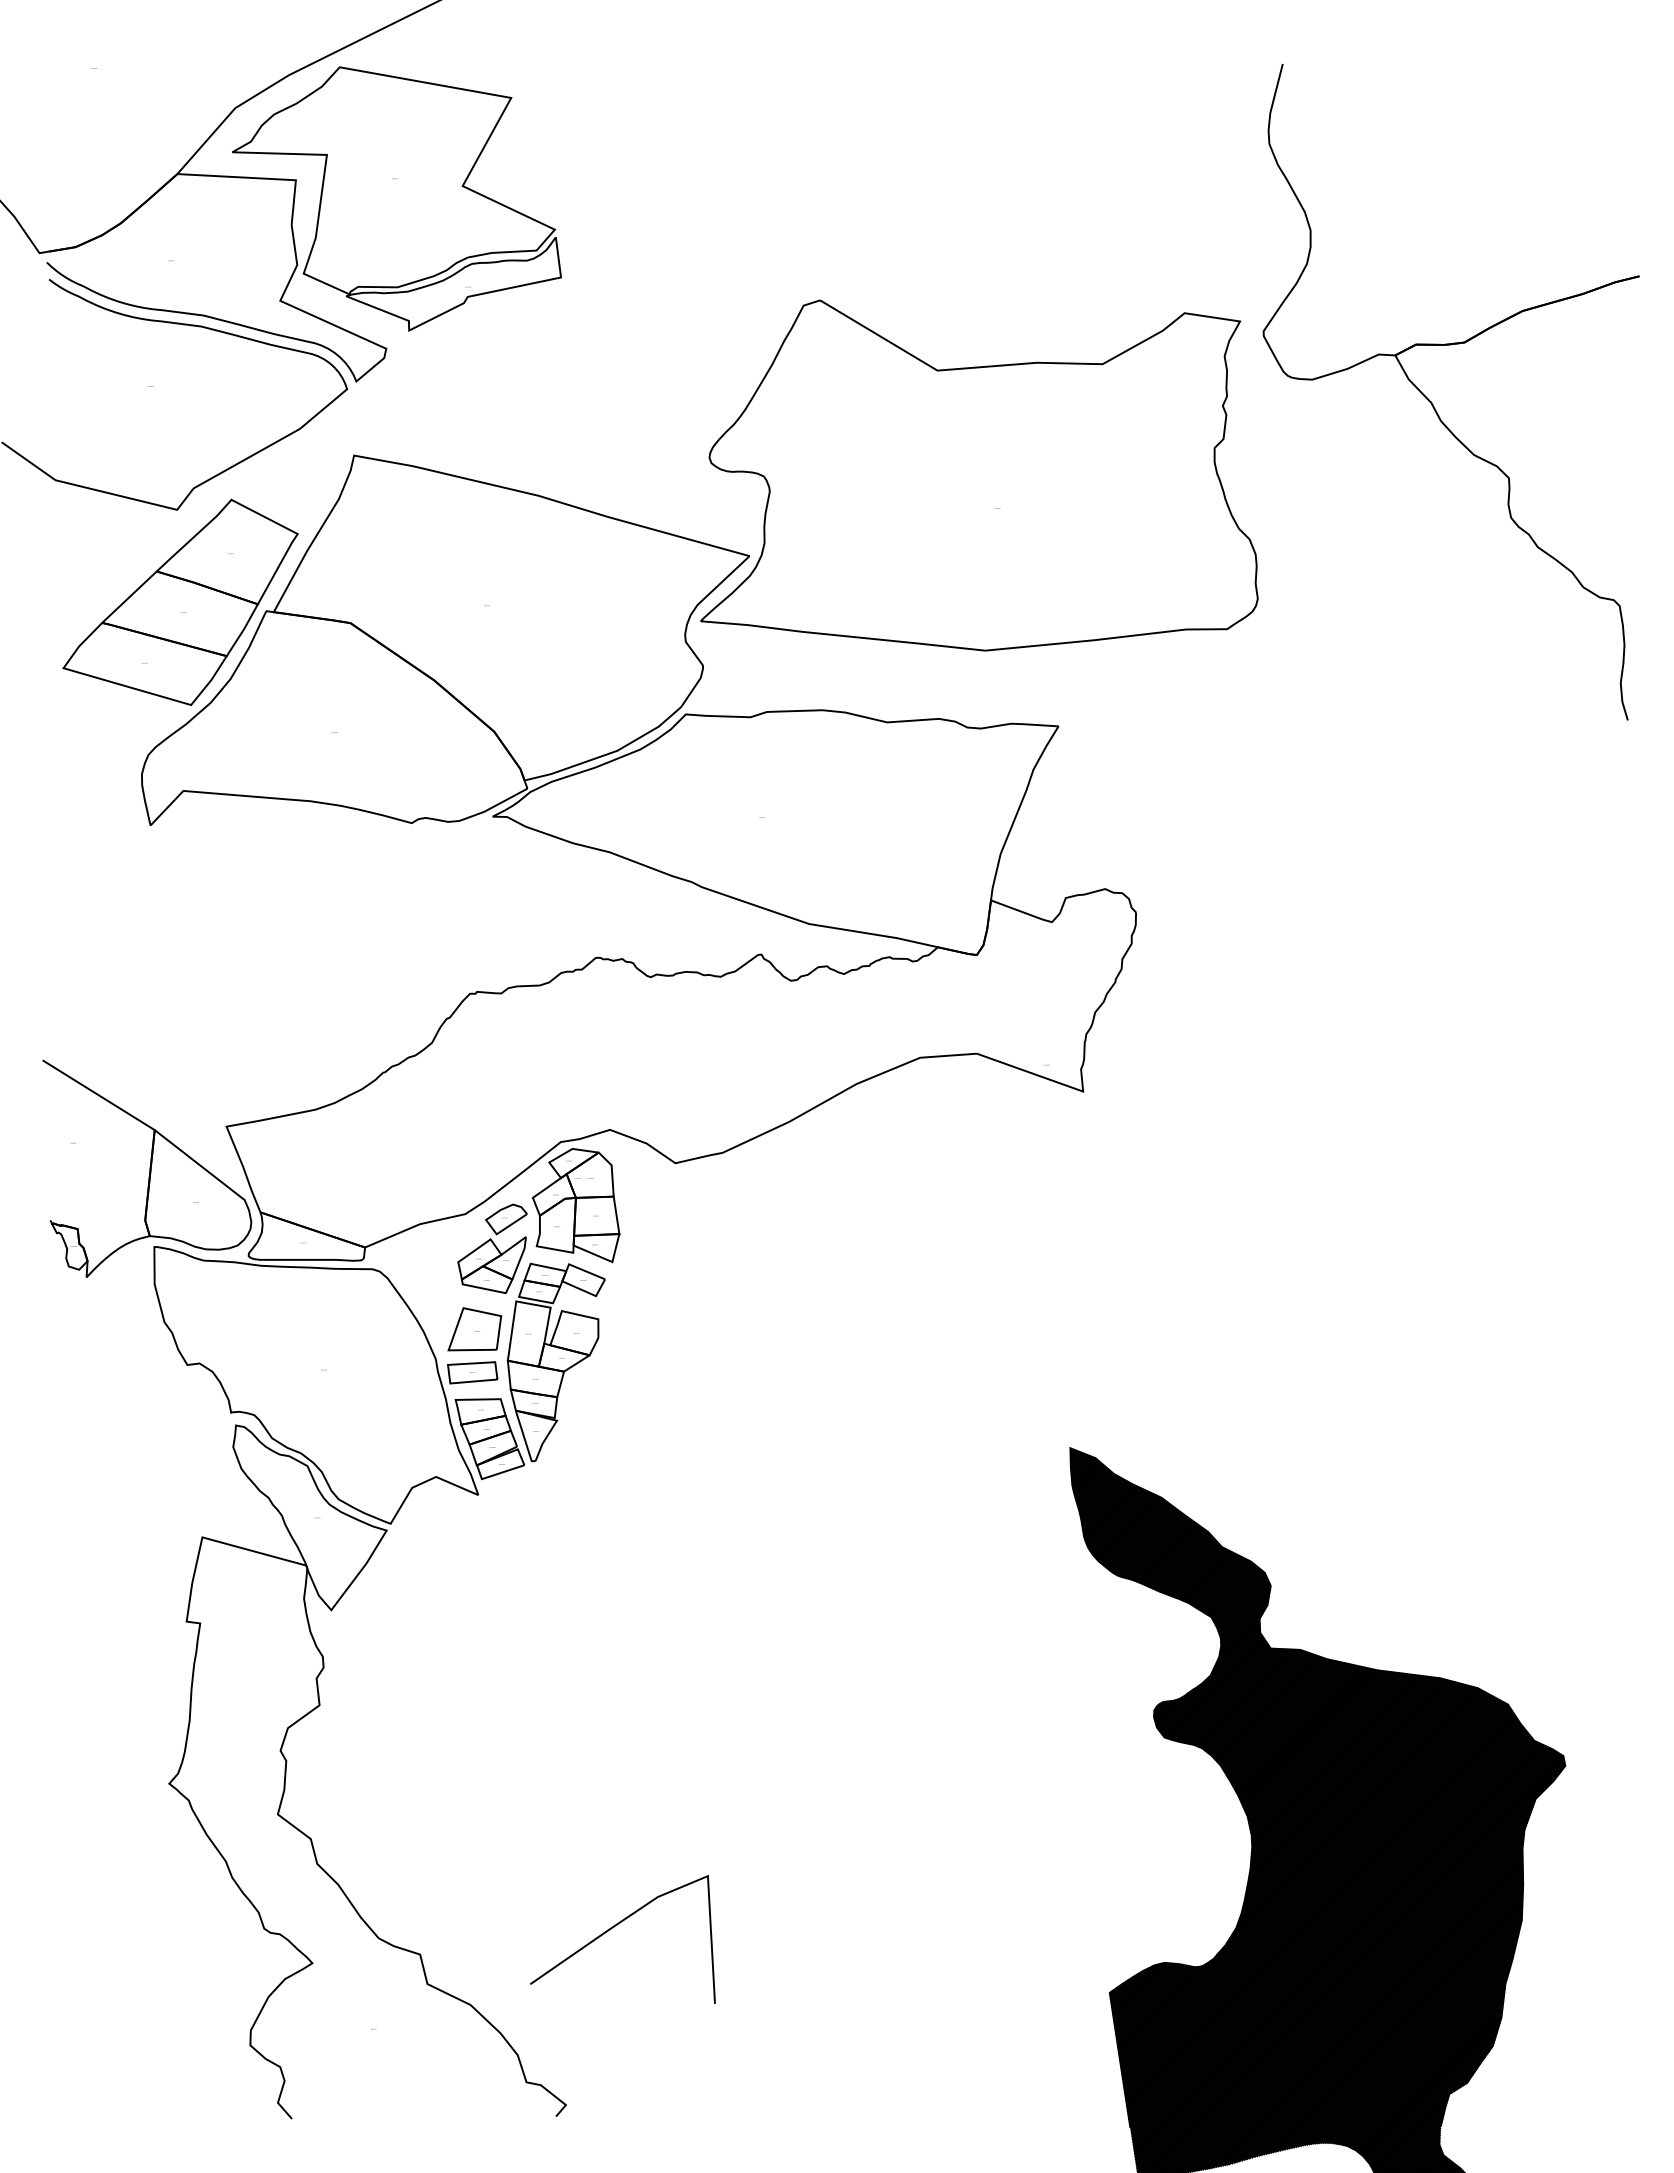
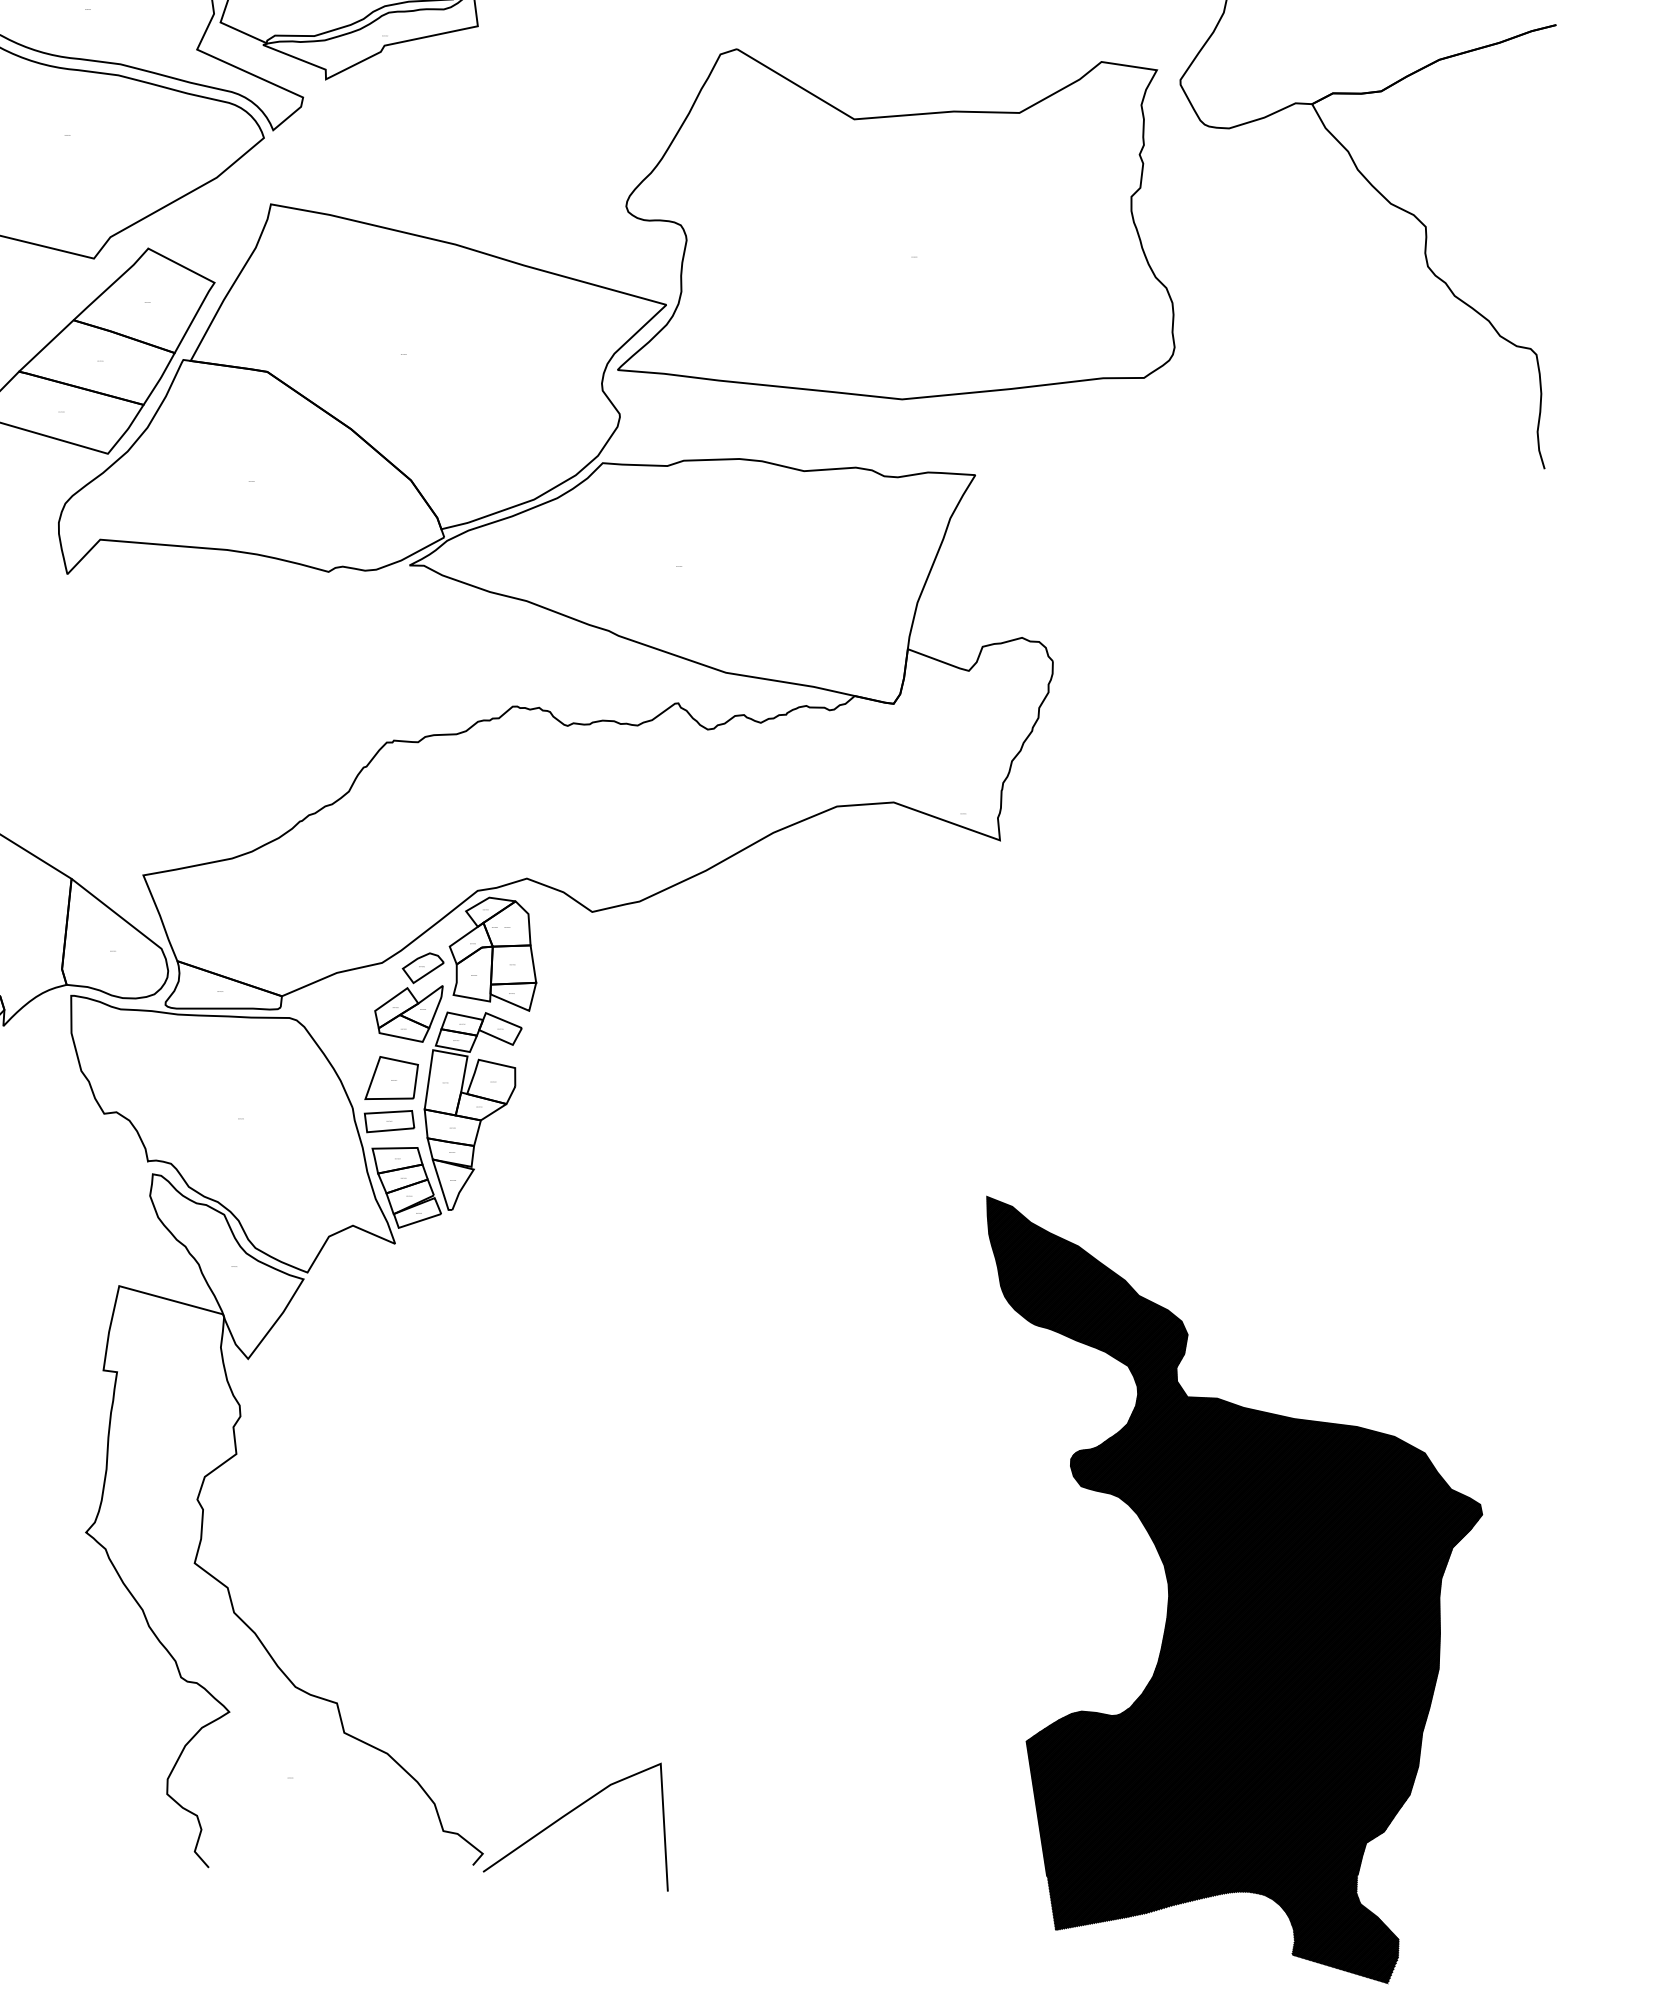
curve: (614, 1927) -> (567, 1815), moved

